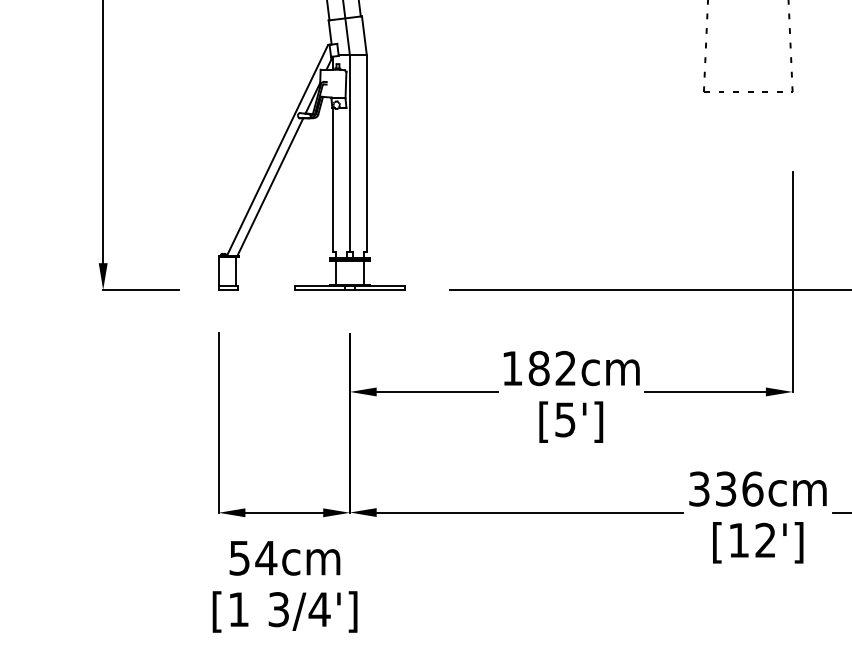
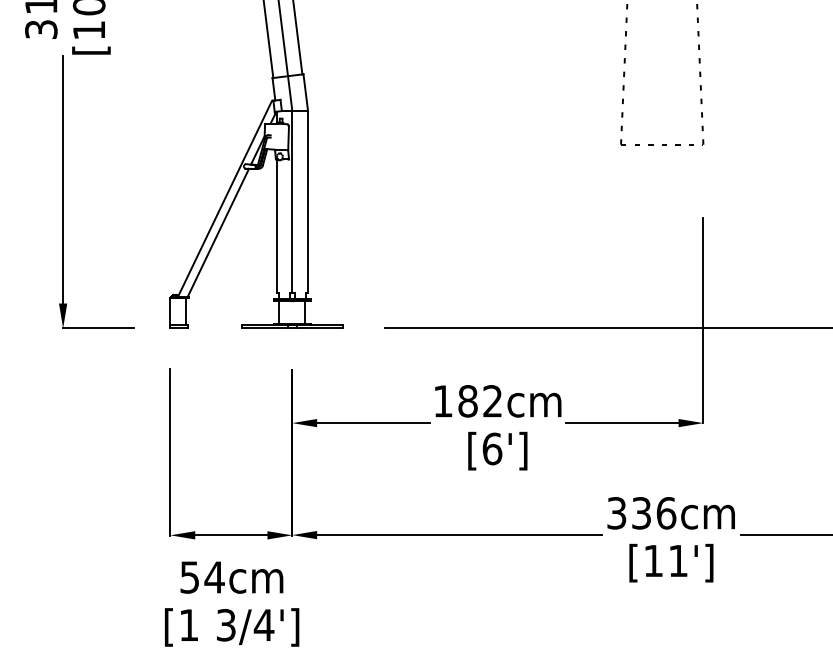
text: (565, 419) -> (492, 448), [5'] -> [6']
text: (765, 539) -> (678, 560), [12'] -> [11']

